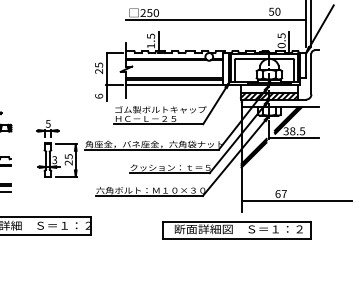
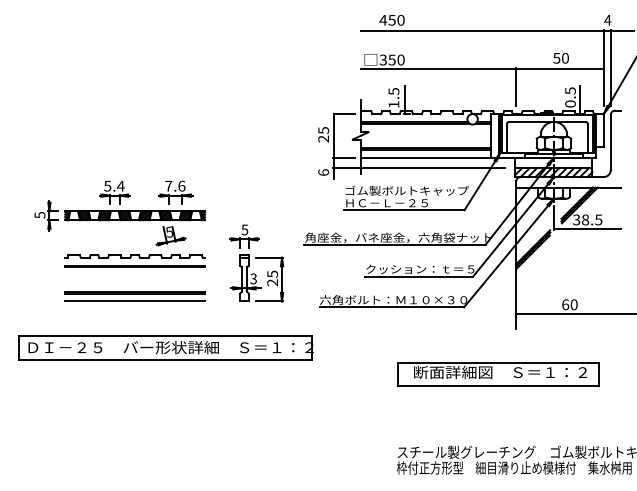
text: (142, 13) -> (382, 60), 250 -> 350
line: (241, 33) -> (516, 87), added
line: (169, 93) -> (418, 168), added
part: (56, 148) -> (256, 263), moved
text: (283, 193) -> (573, 304), 67 -> 60
part: (237, 230) -> (498, 374), moved

